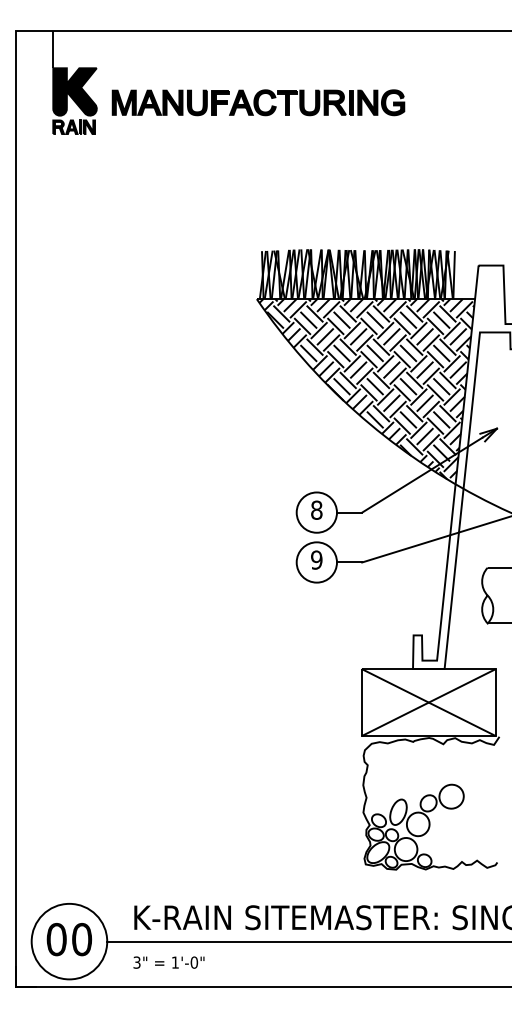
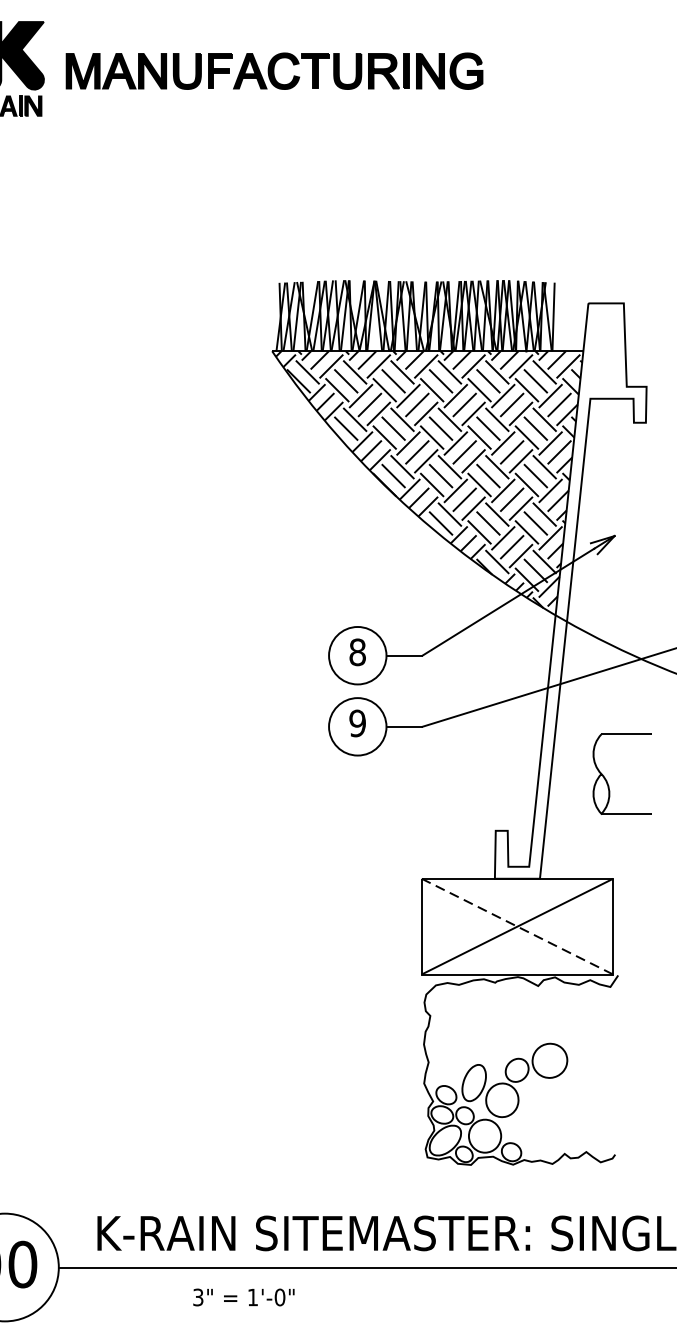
line: (429, 702) -> (518, 926), solid -> dashed
text: (168, 962) -> (243, 1297), moved

